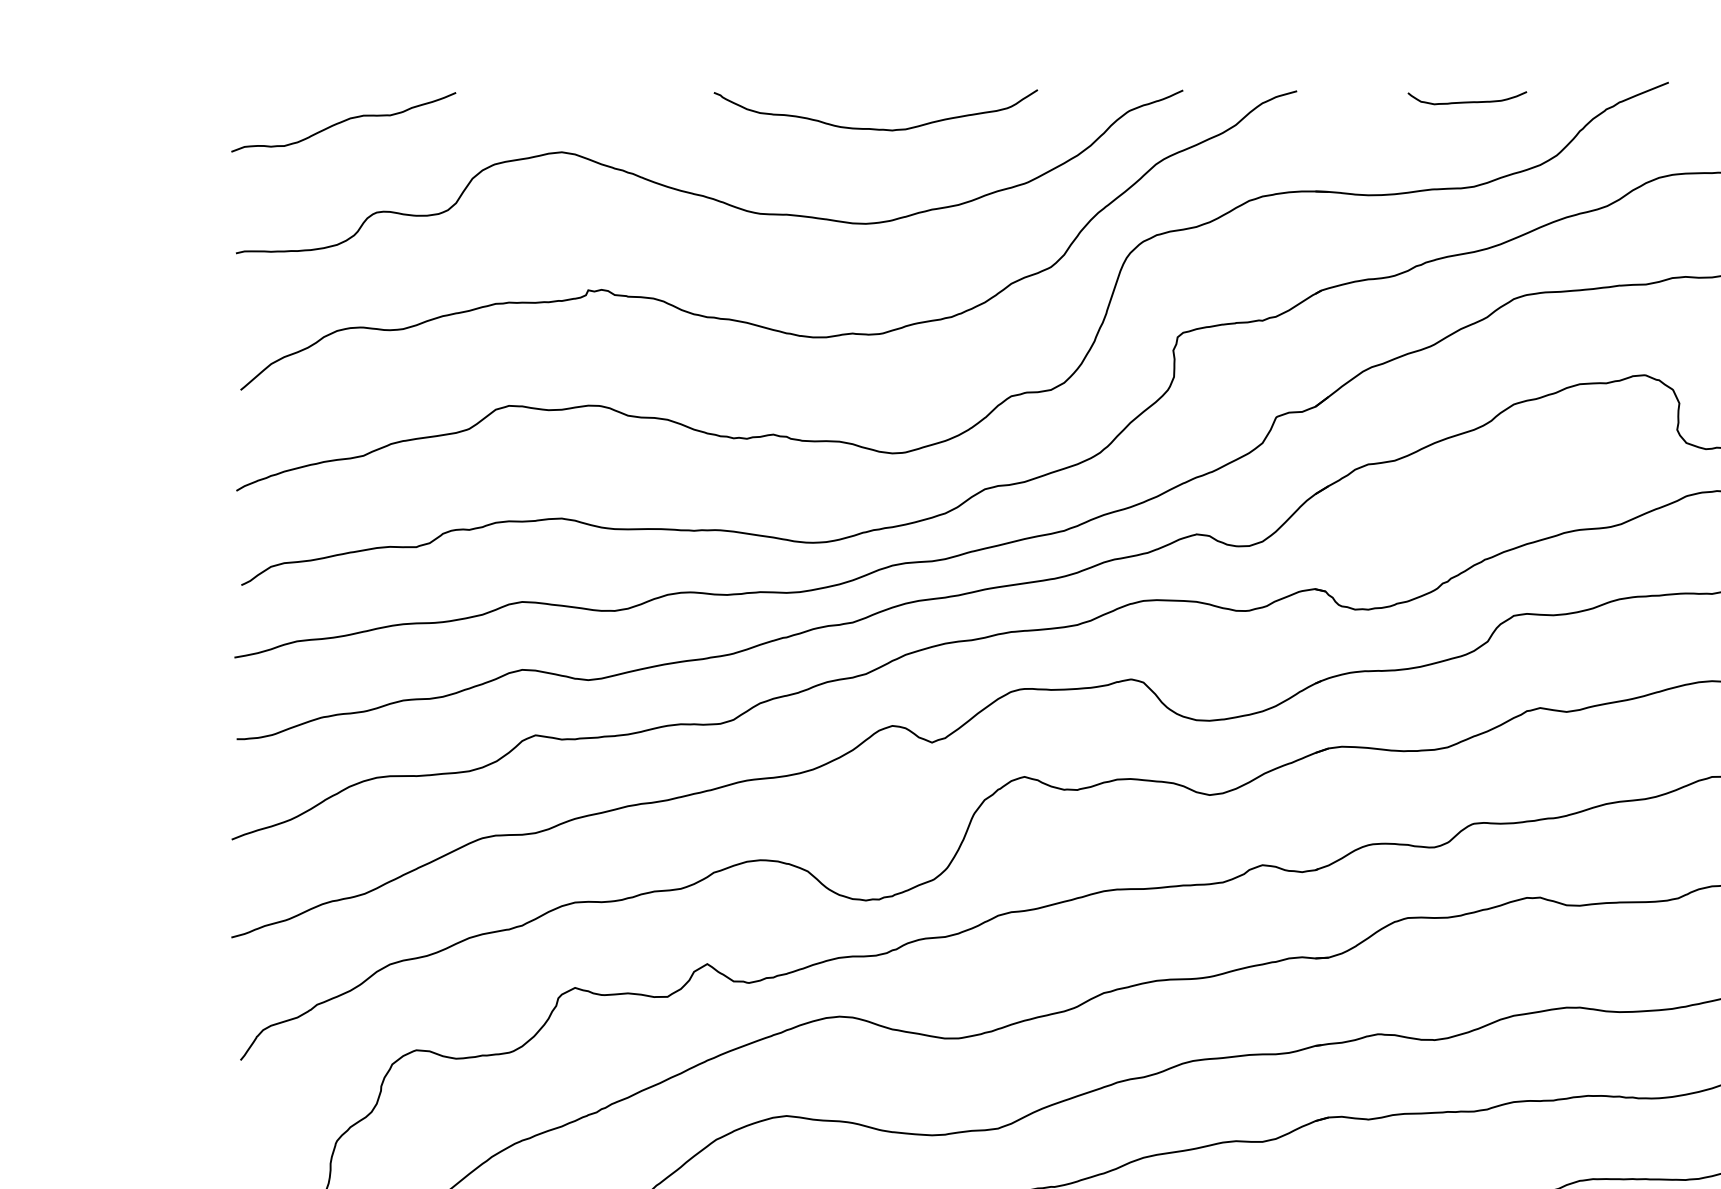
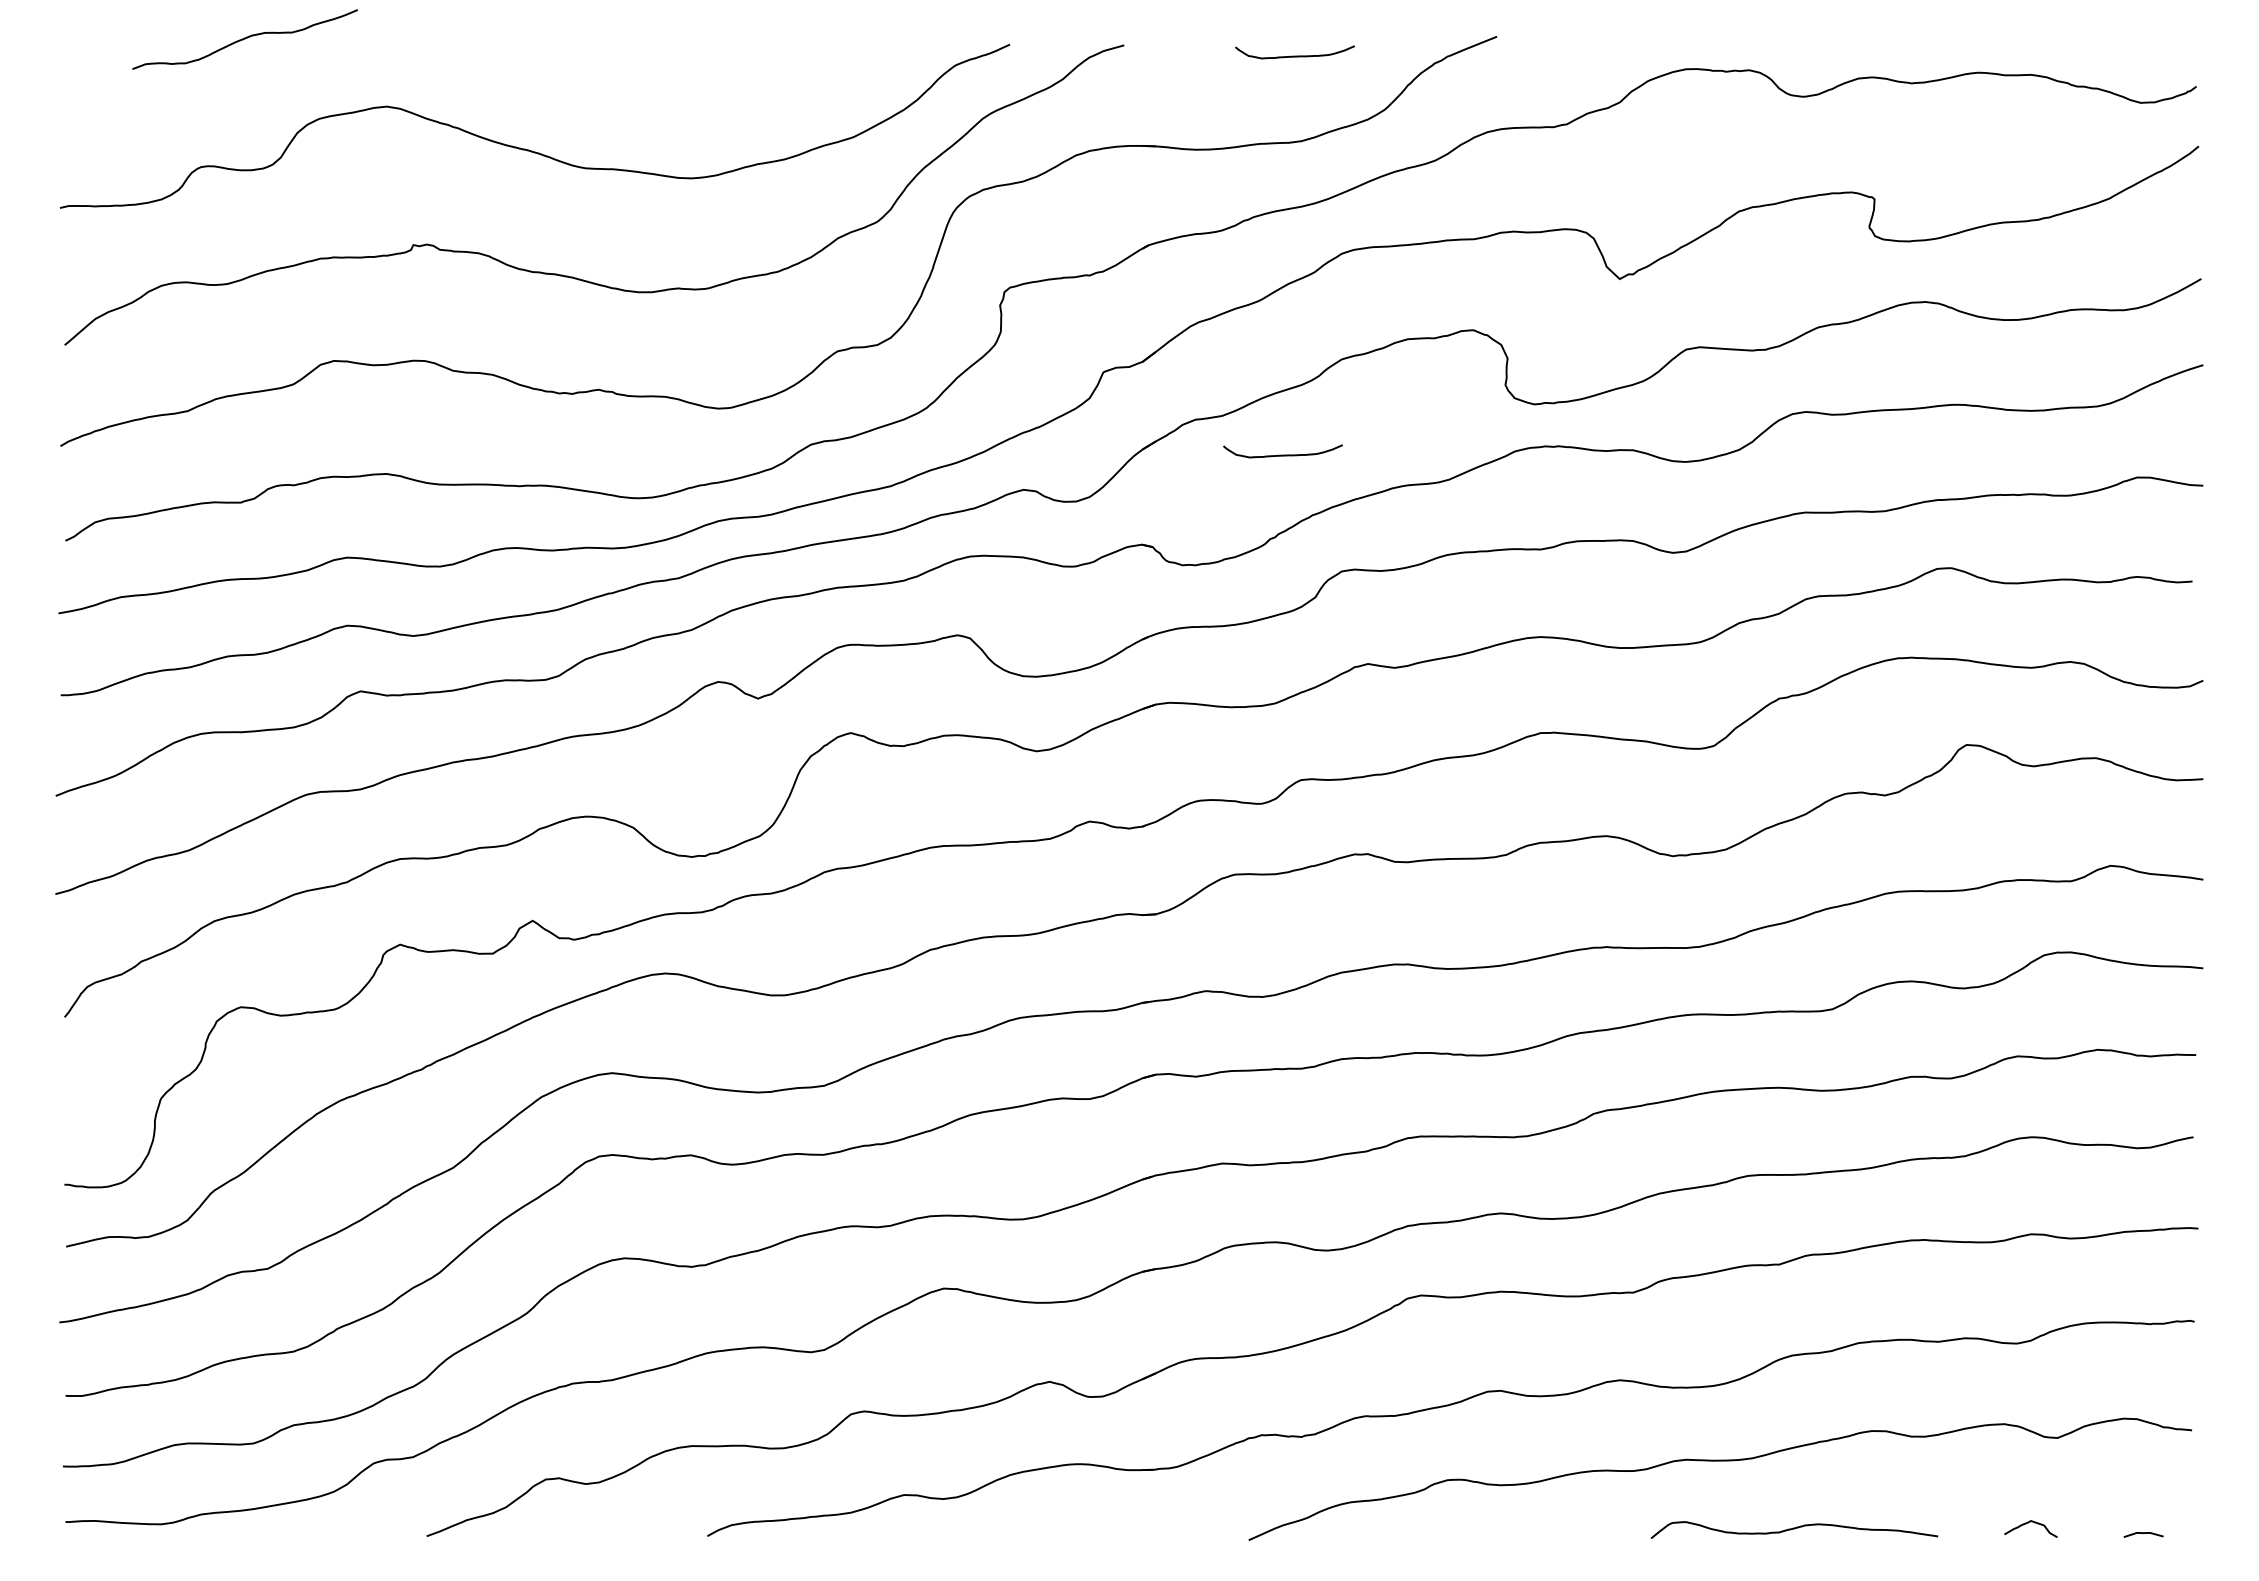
curve: (343, 122) -> (244, 39), moved
curve: (875, 128) -> (701, 82), removed
curve: (1454, 499) -> (1282, 454), added

